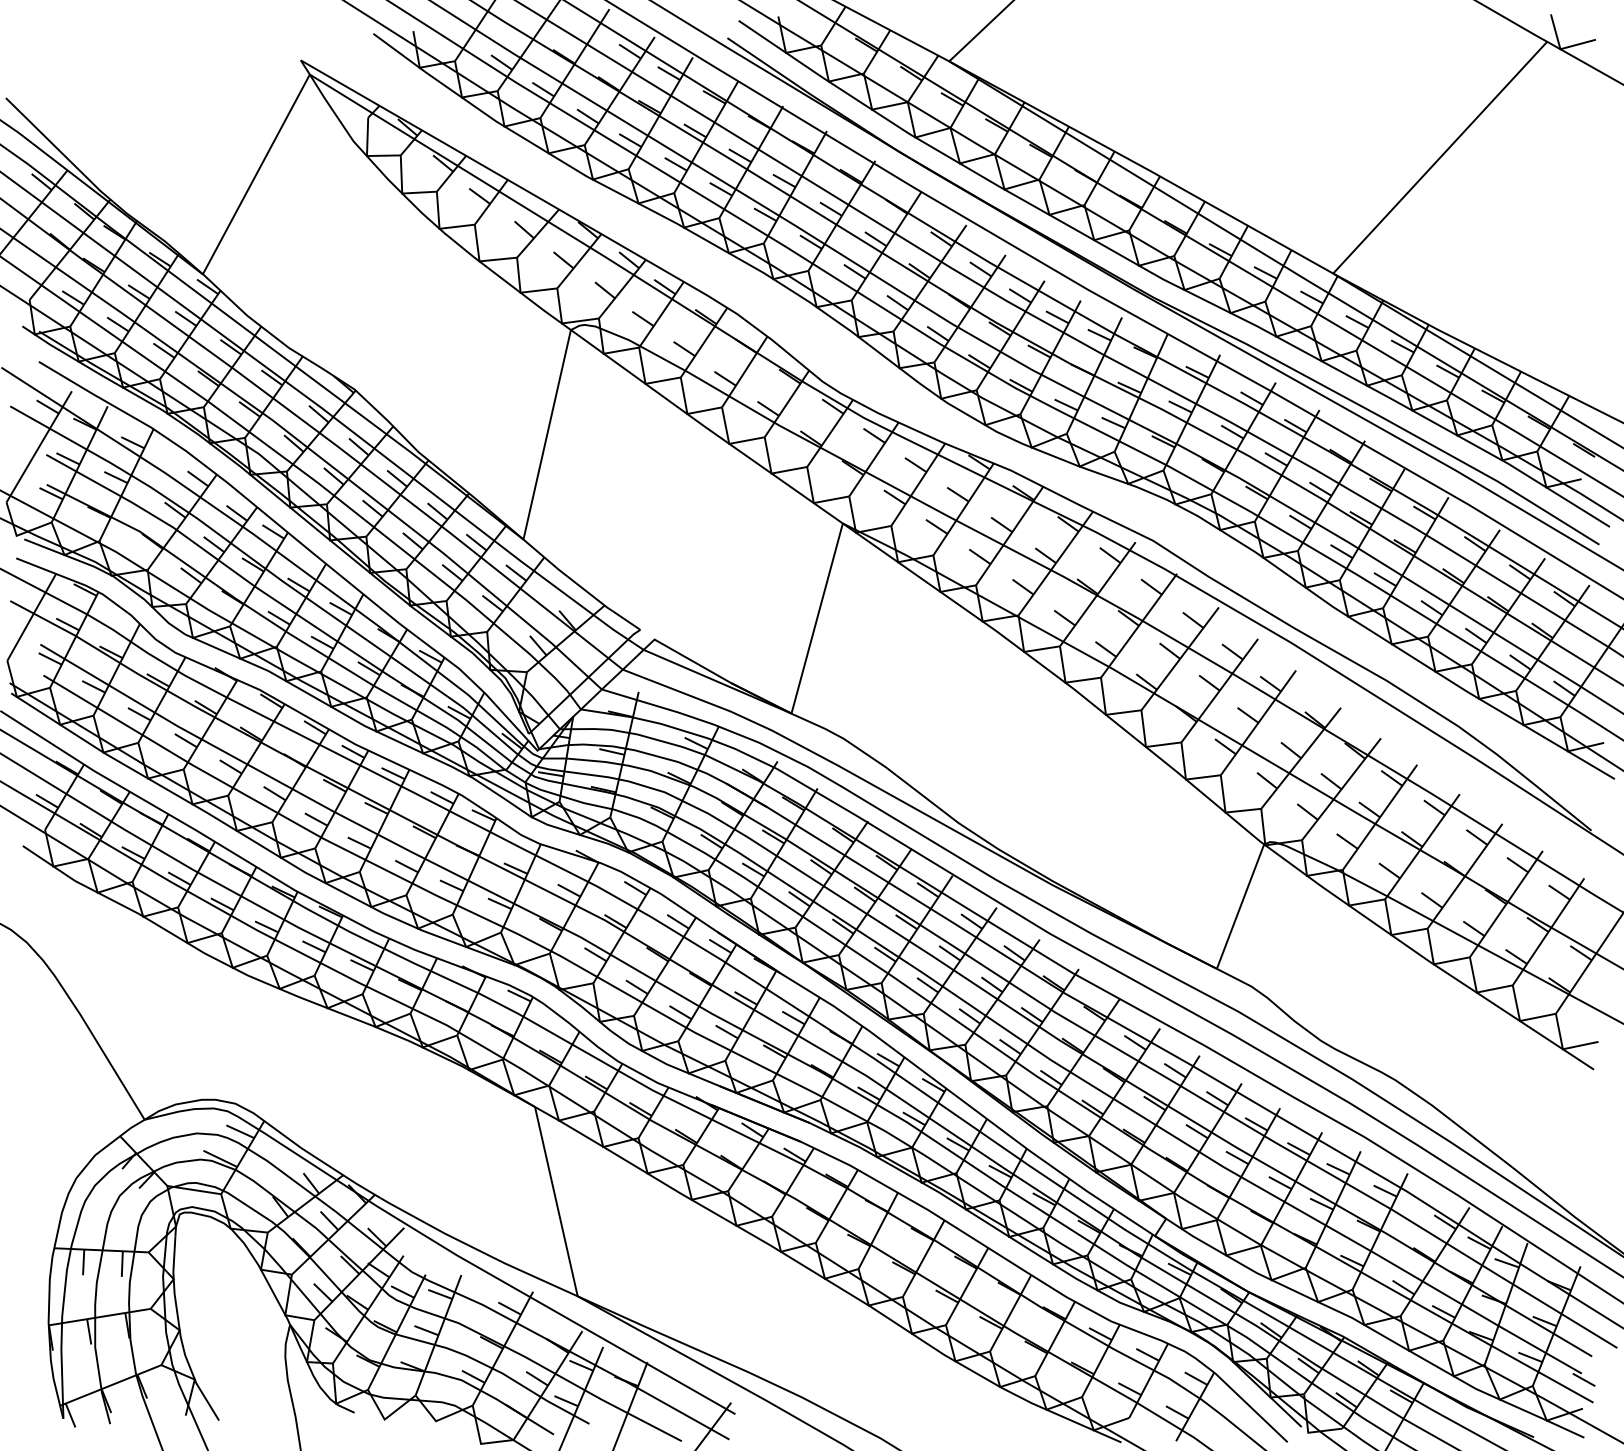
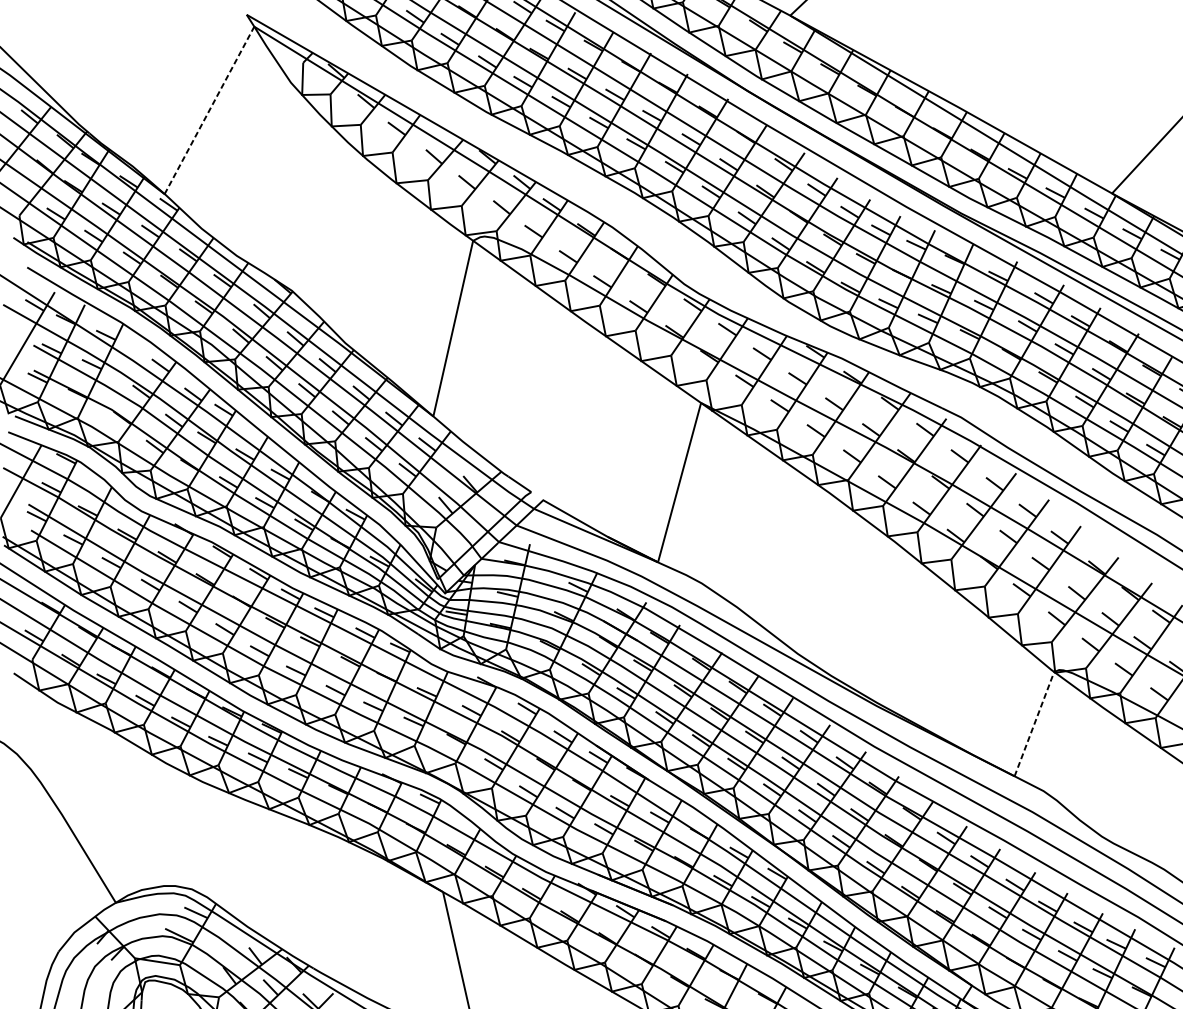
line: (256, 174) -> (209, 110), solid -> dashed
line: (1240, 906) -> (1034, 724), solid -> dashed

